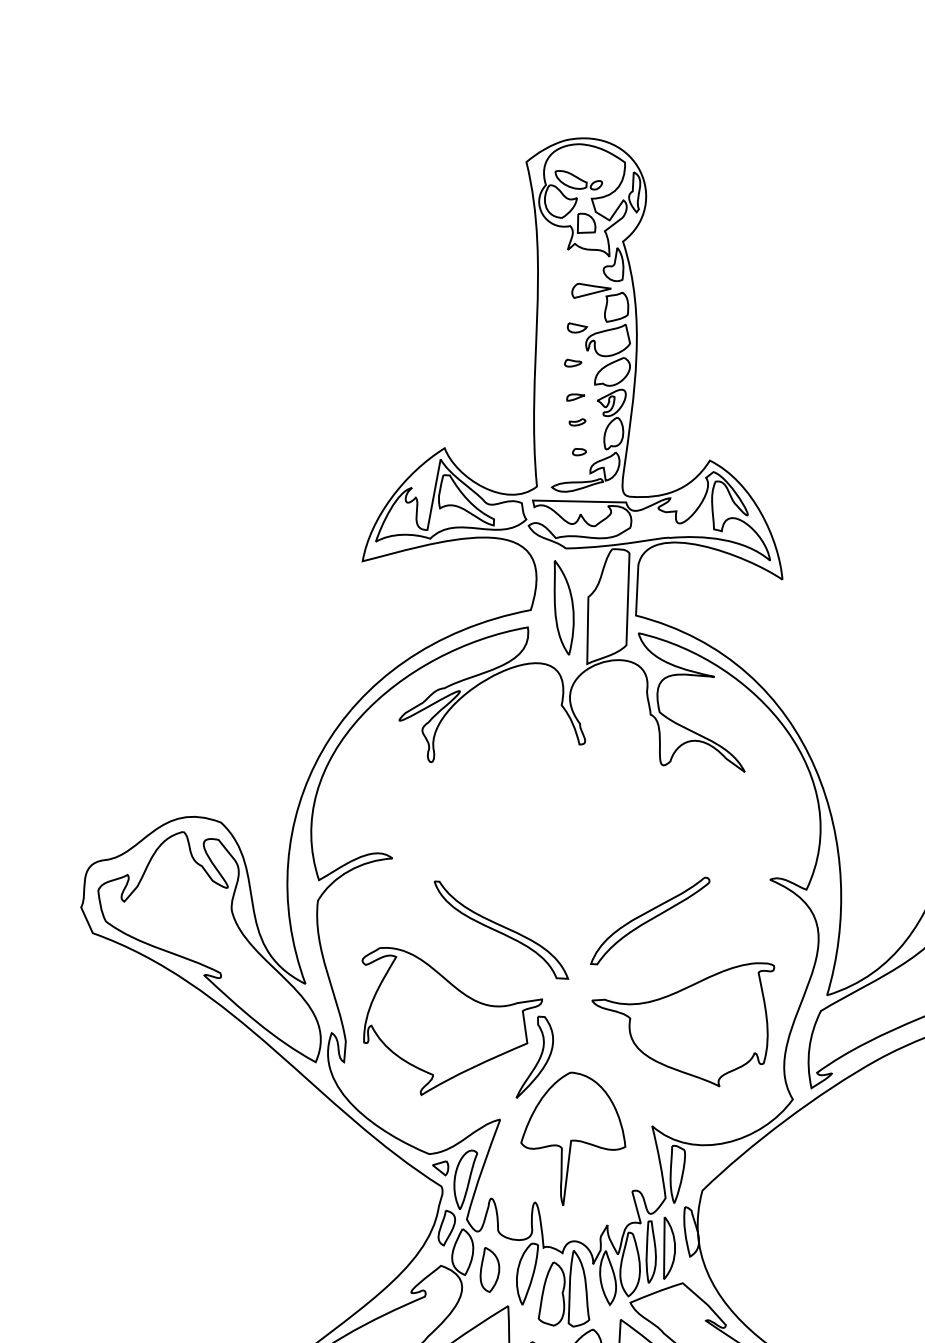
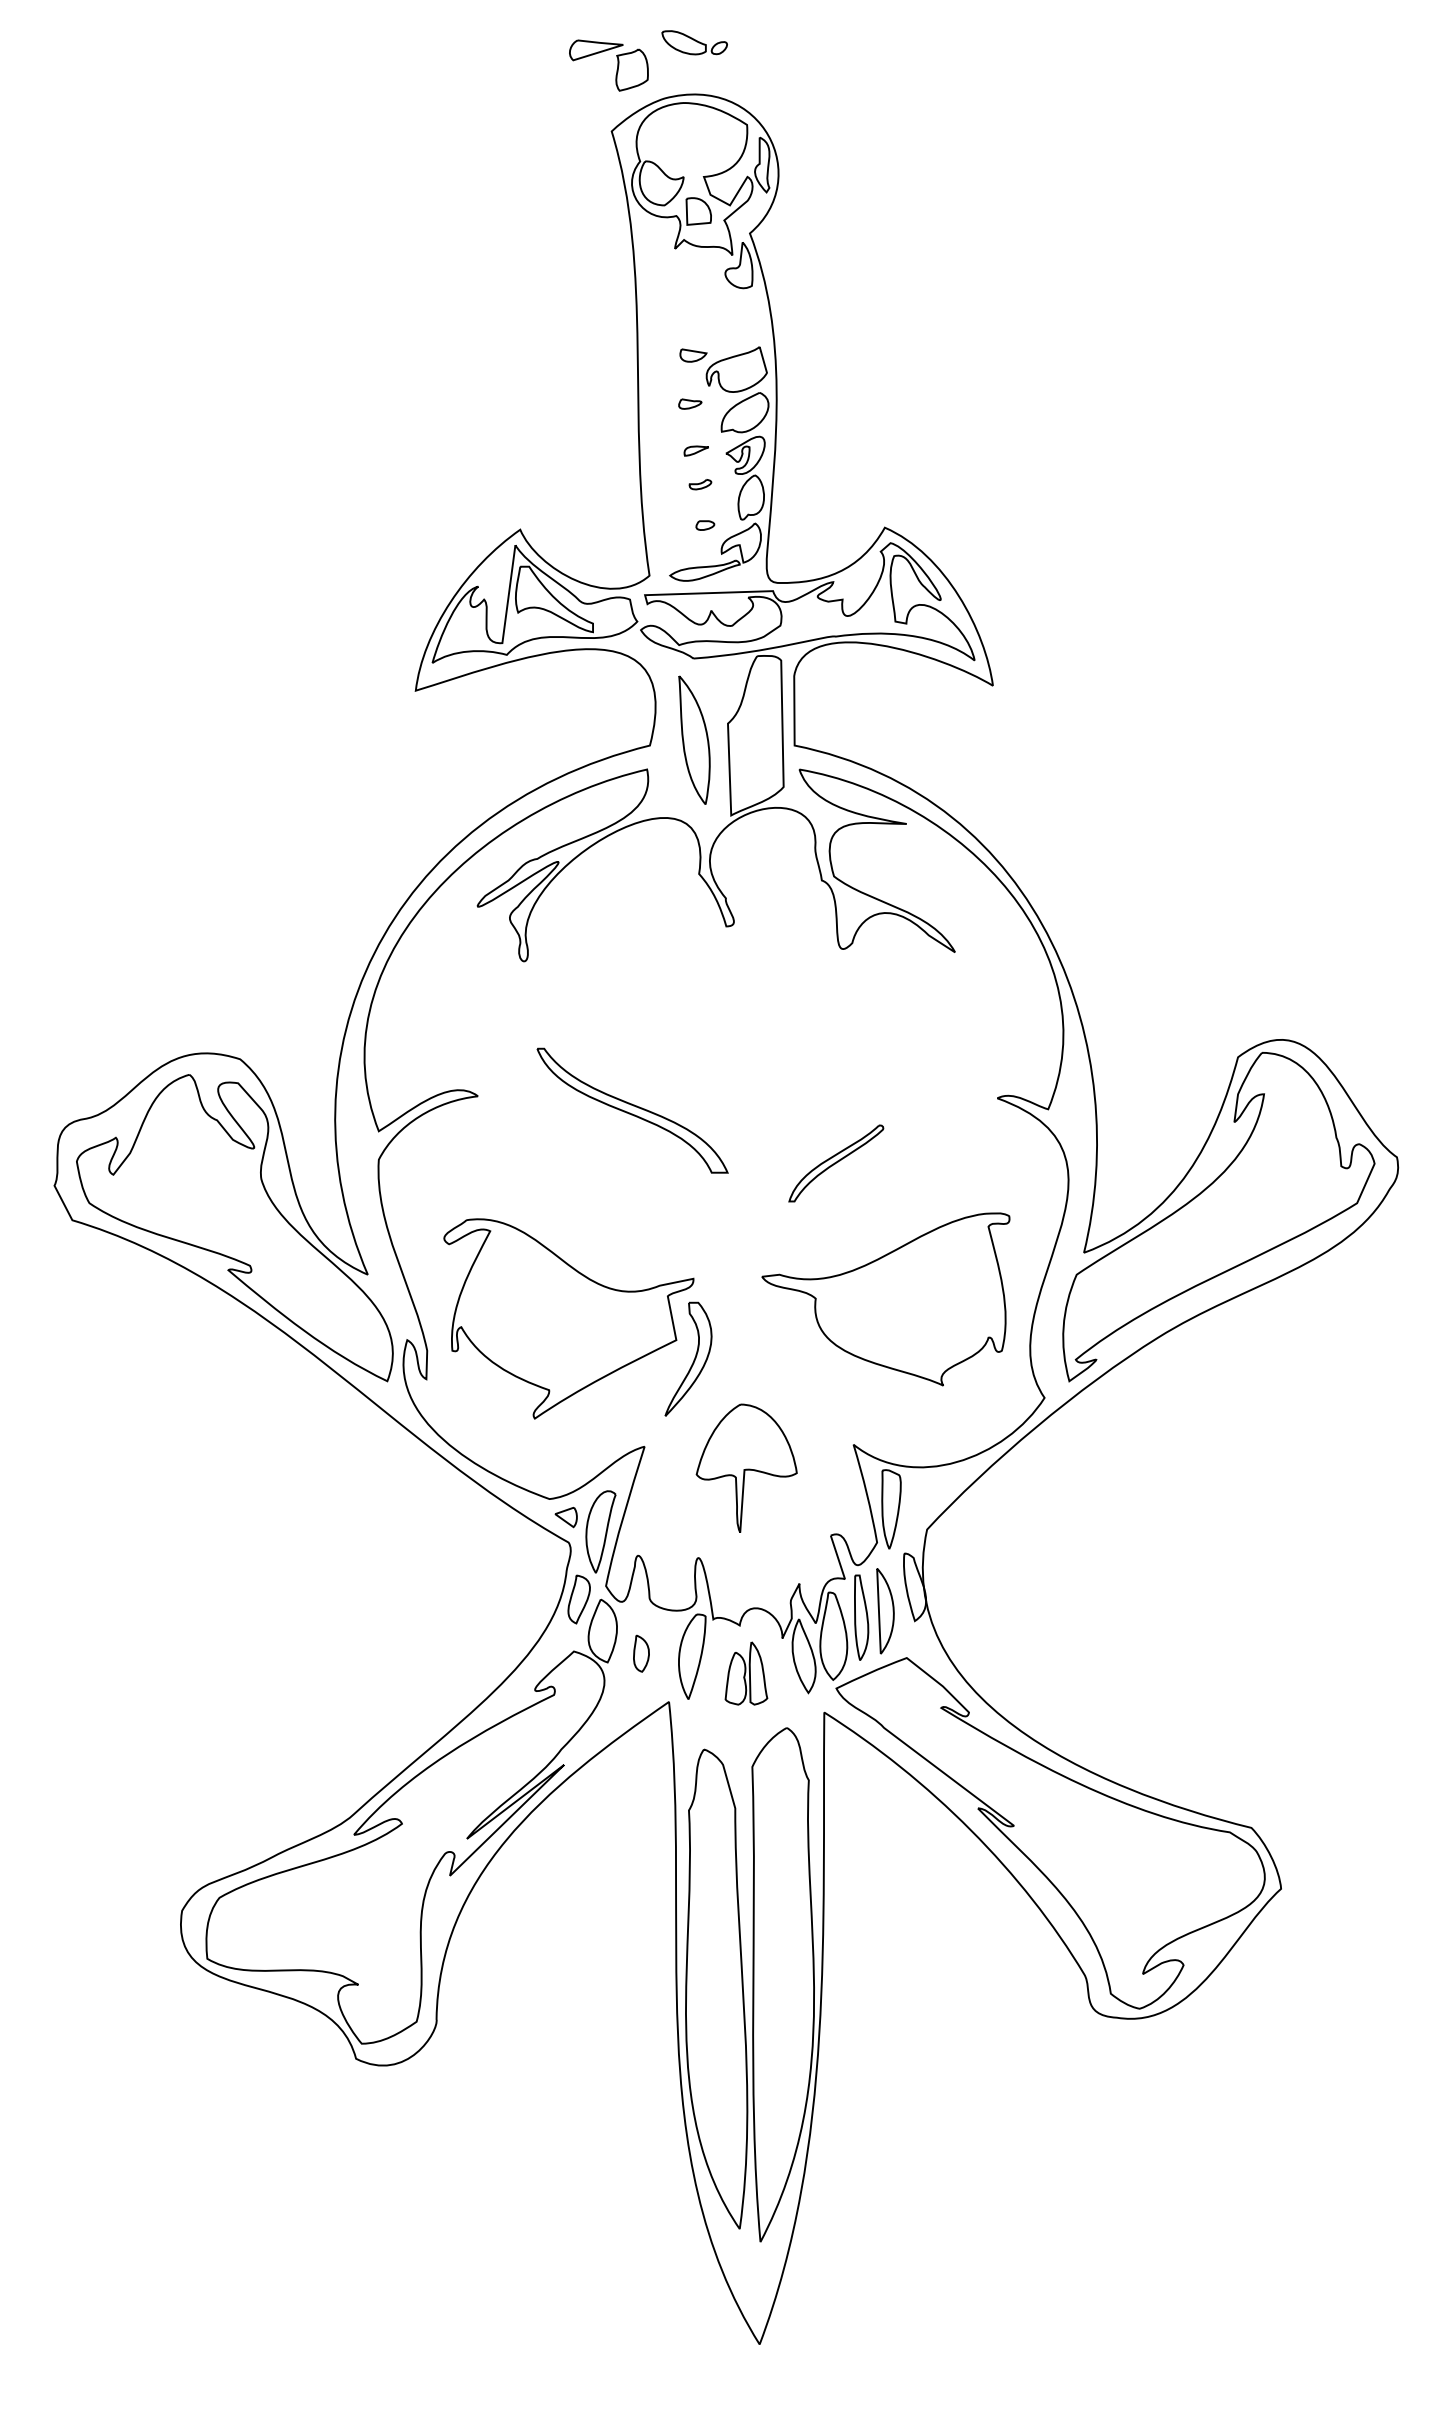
part: (578, 180) -> (694, 42), moved
part: (605, 306) -> (616, 69), moved
part: (650, 921) -> (836, 1163), size x0.6
part: (501, 929) -> (632, 1110), moved
part: (573, 1139) -> (746, 1468), size x0.7
part: (490, 1269) -> (641, 1653), size x0.6
part: (565, 1288) -> (746, 1673), size x0.6

